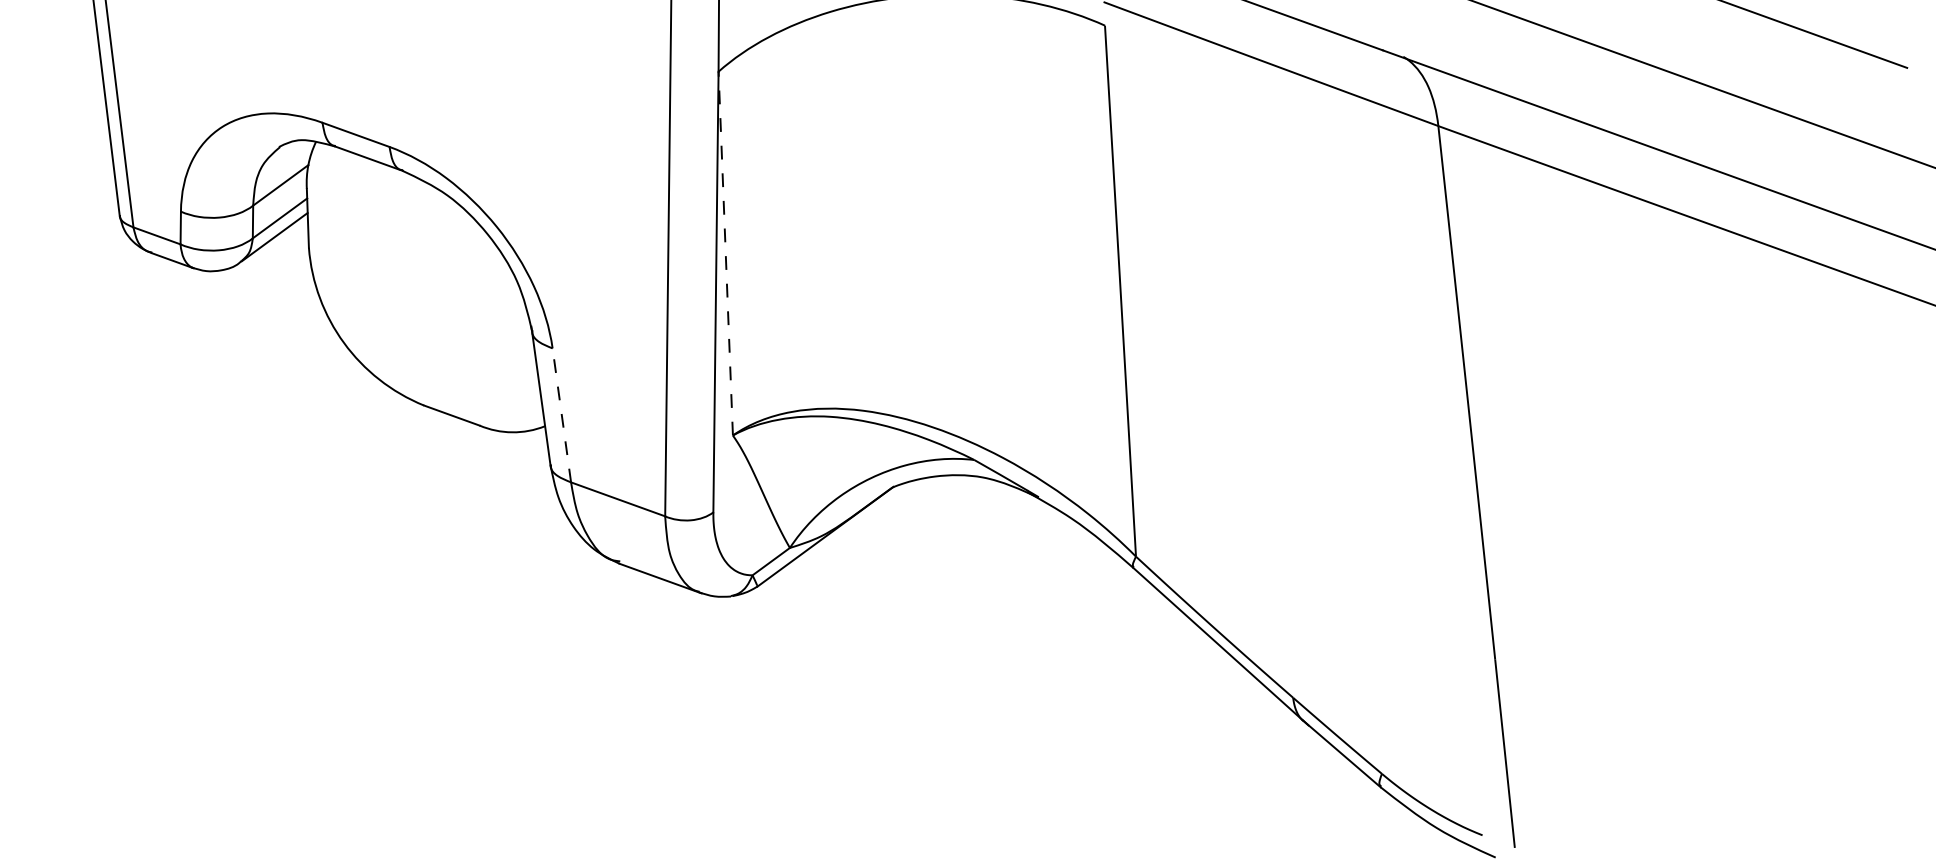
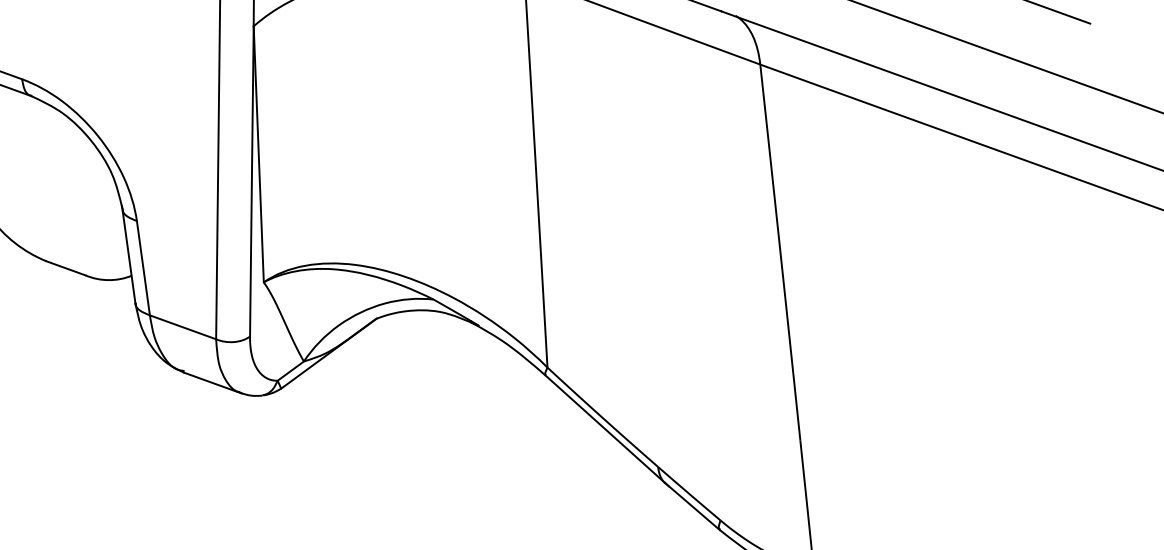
line: (725, 253) -> (258, 154), dashed -> solid
line: (561, 415) -> (143, 268), dashed -> solid

